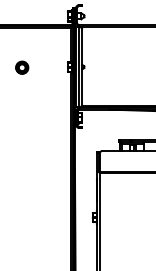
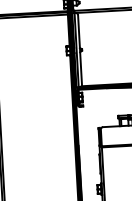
part: (22, 67) -> (24, 53), removed

